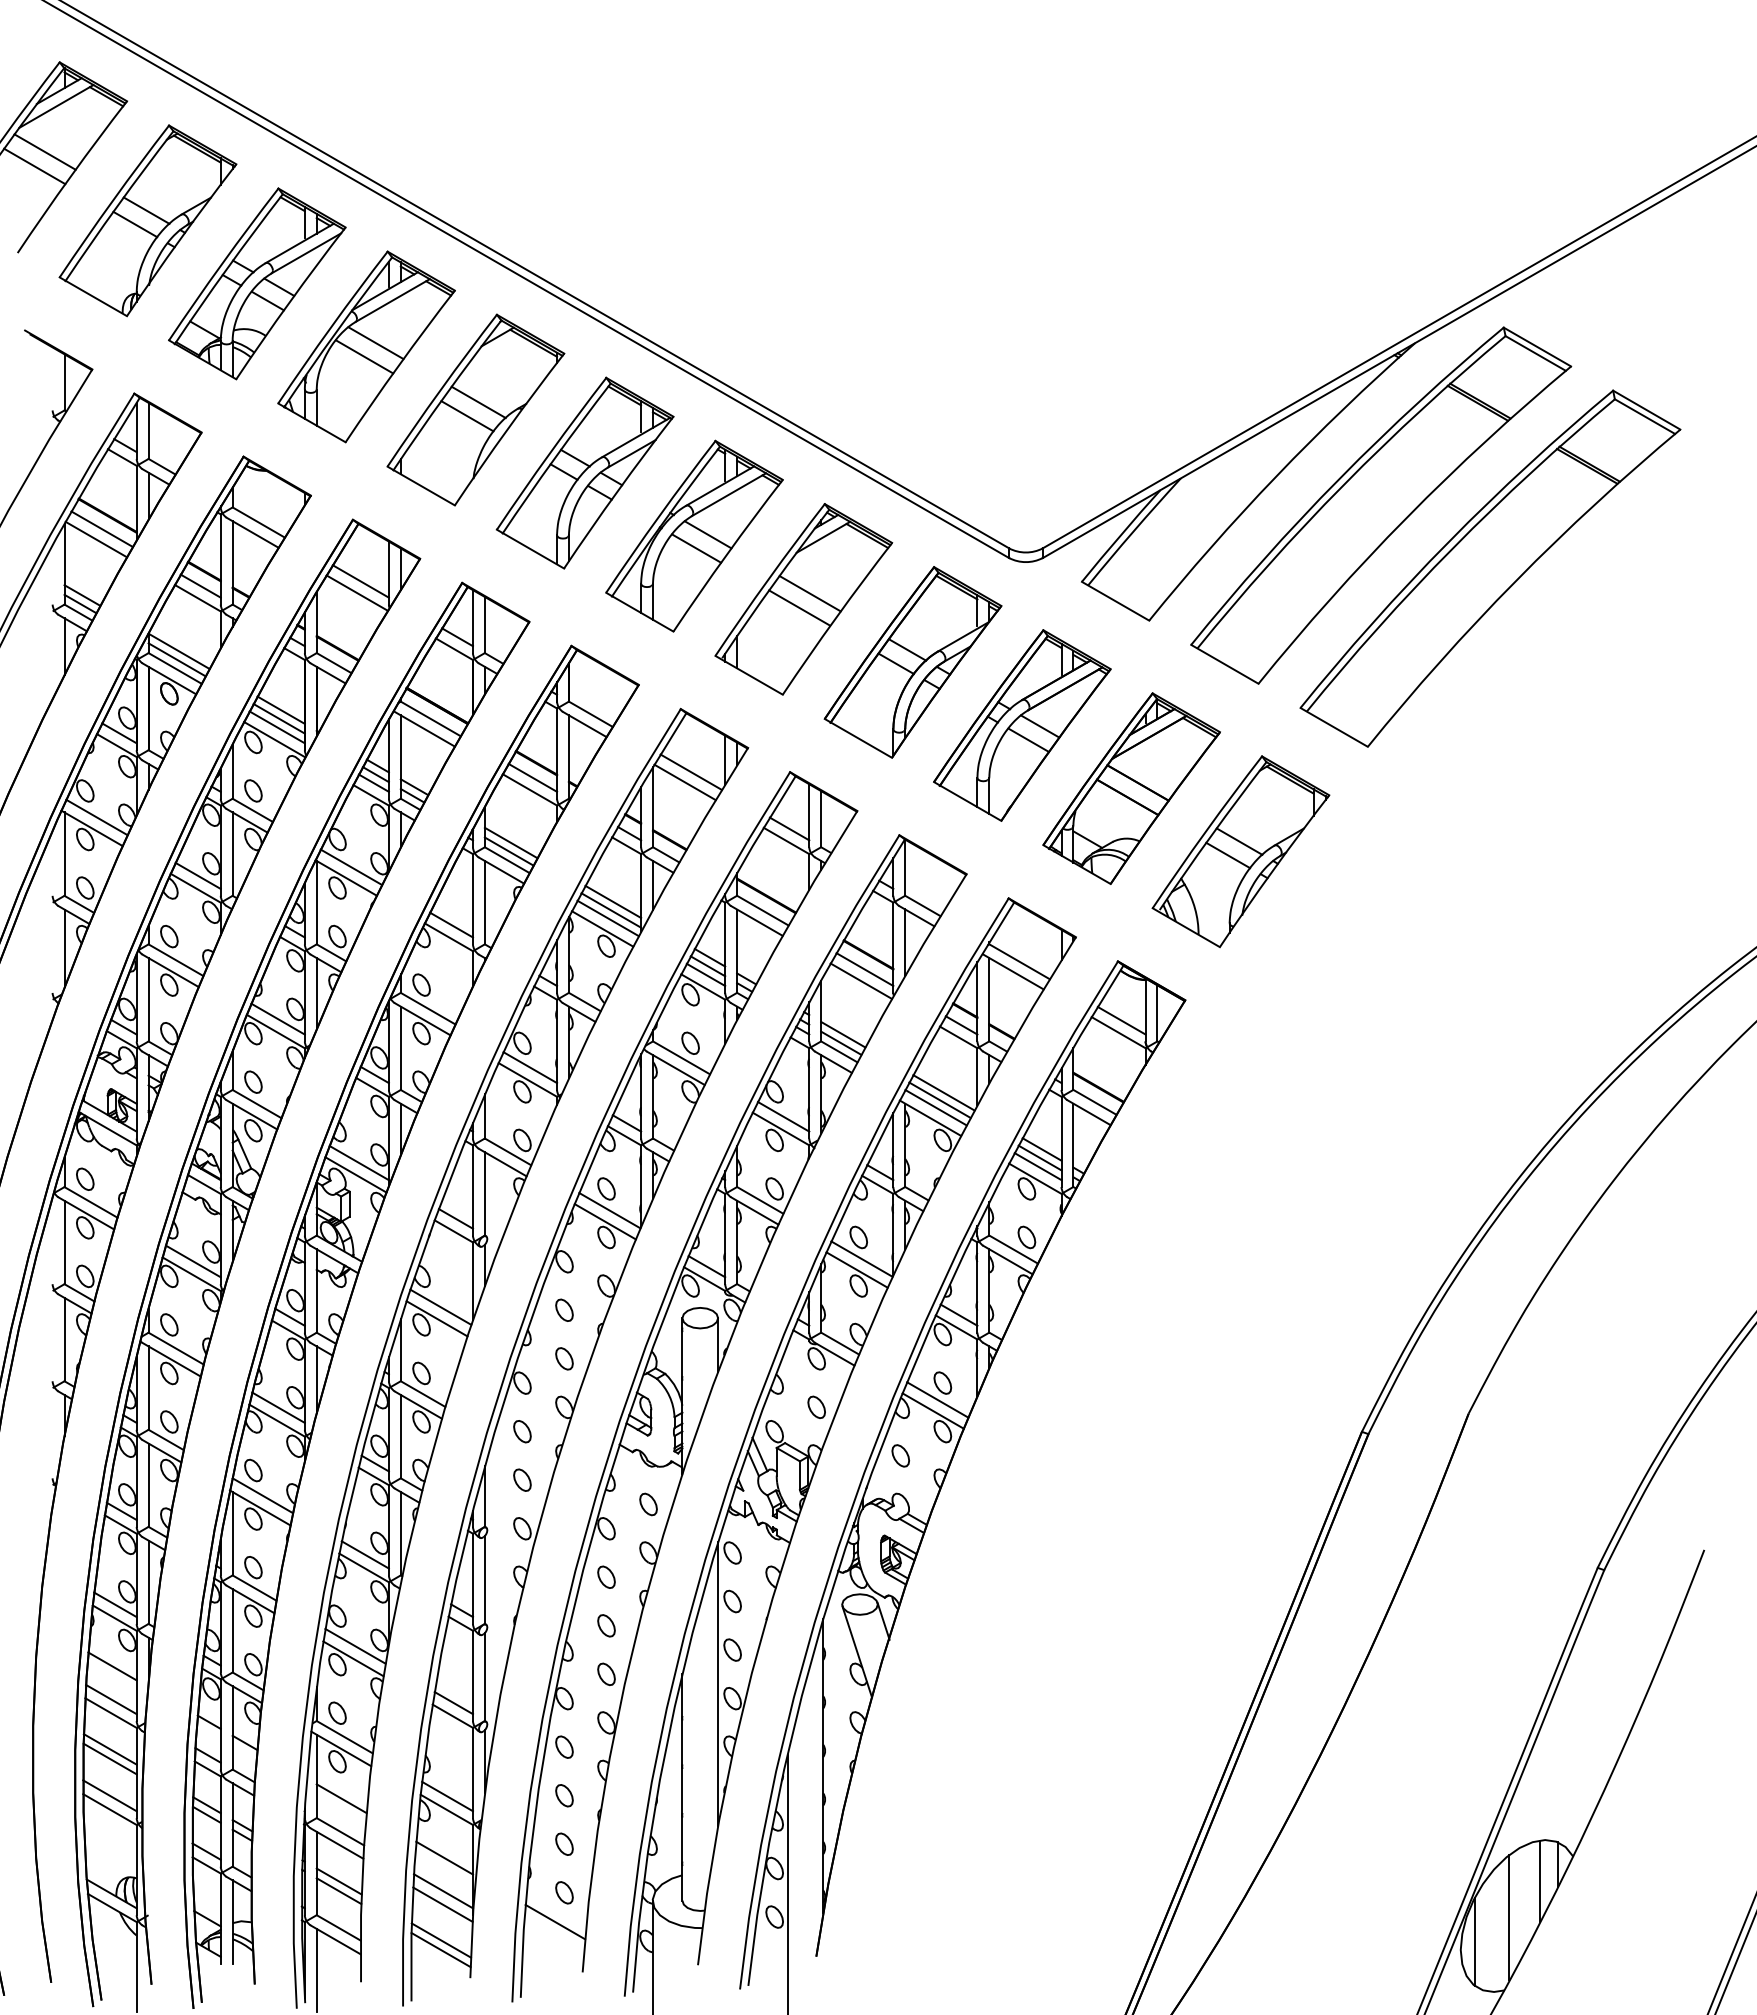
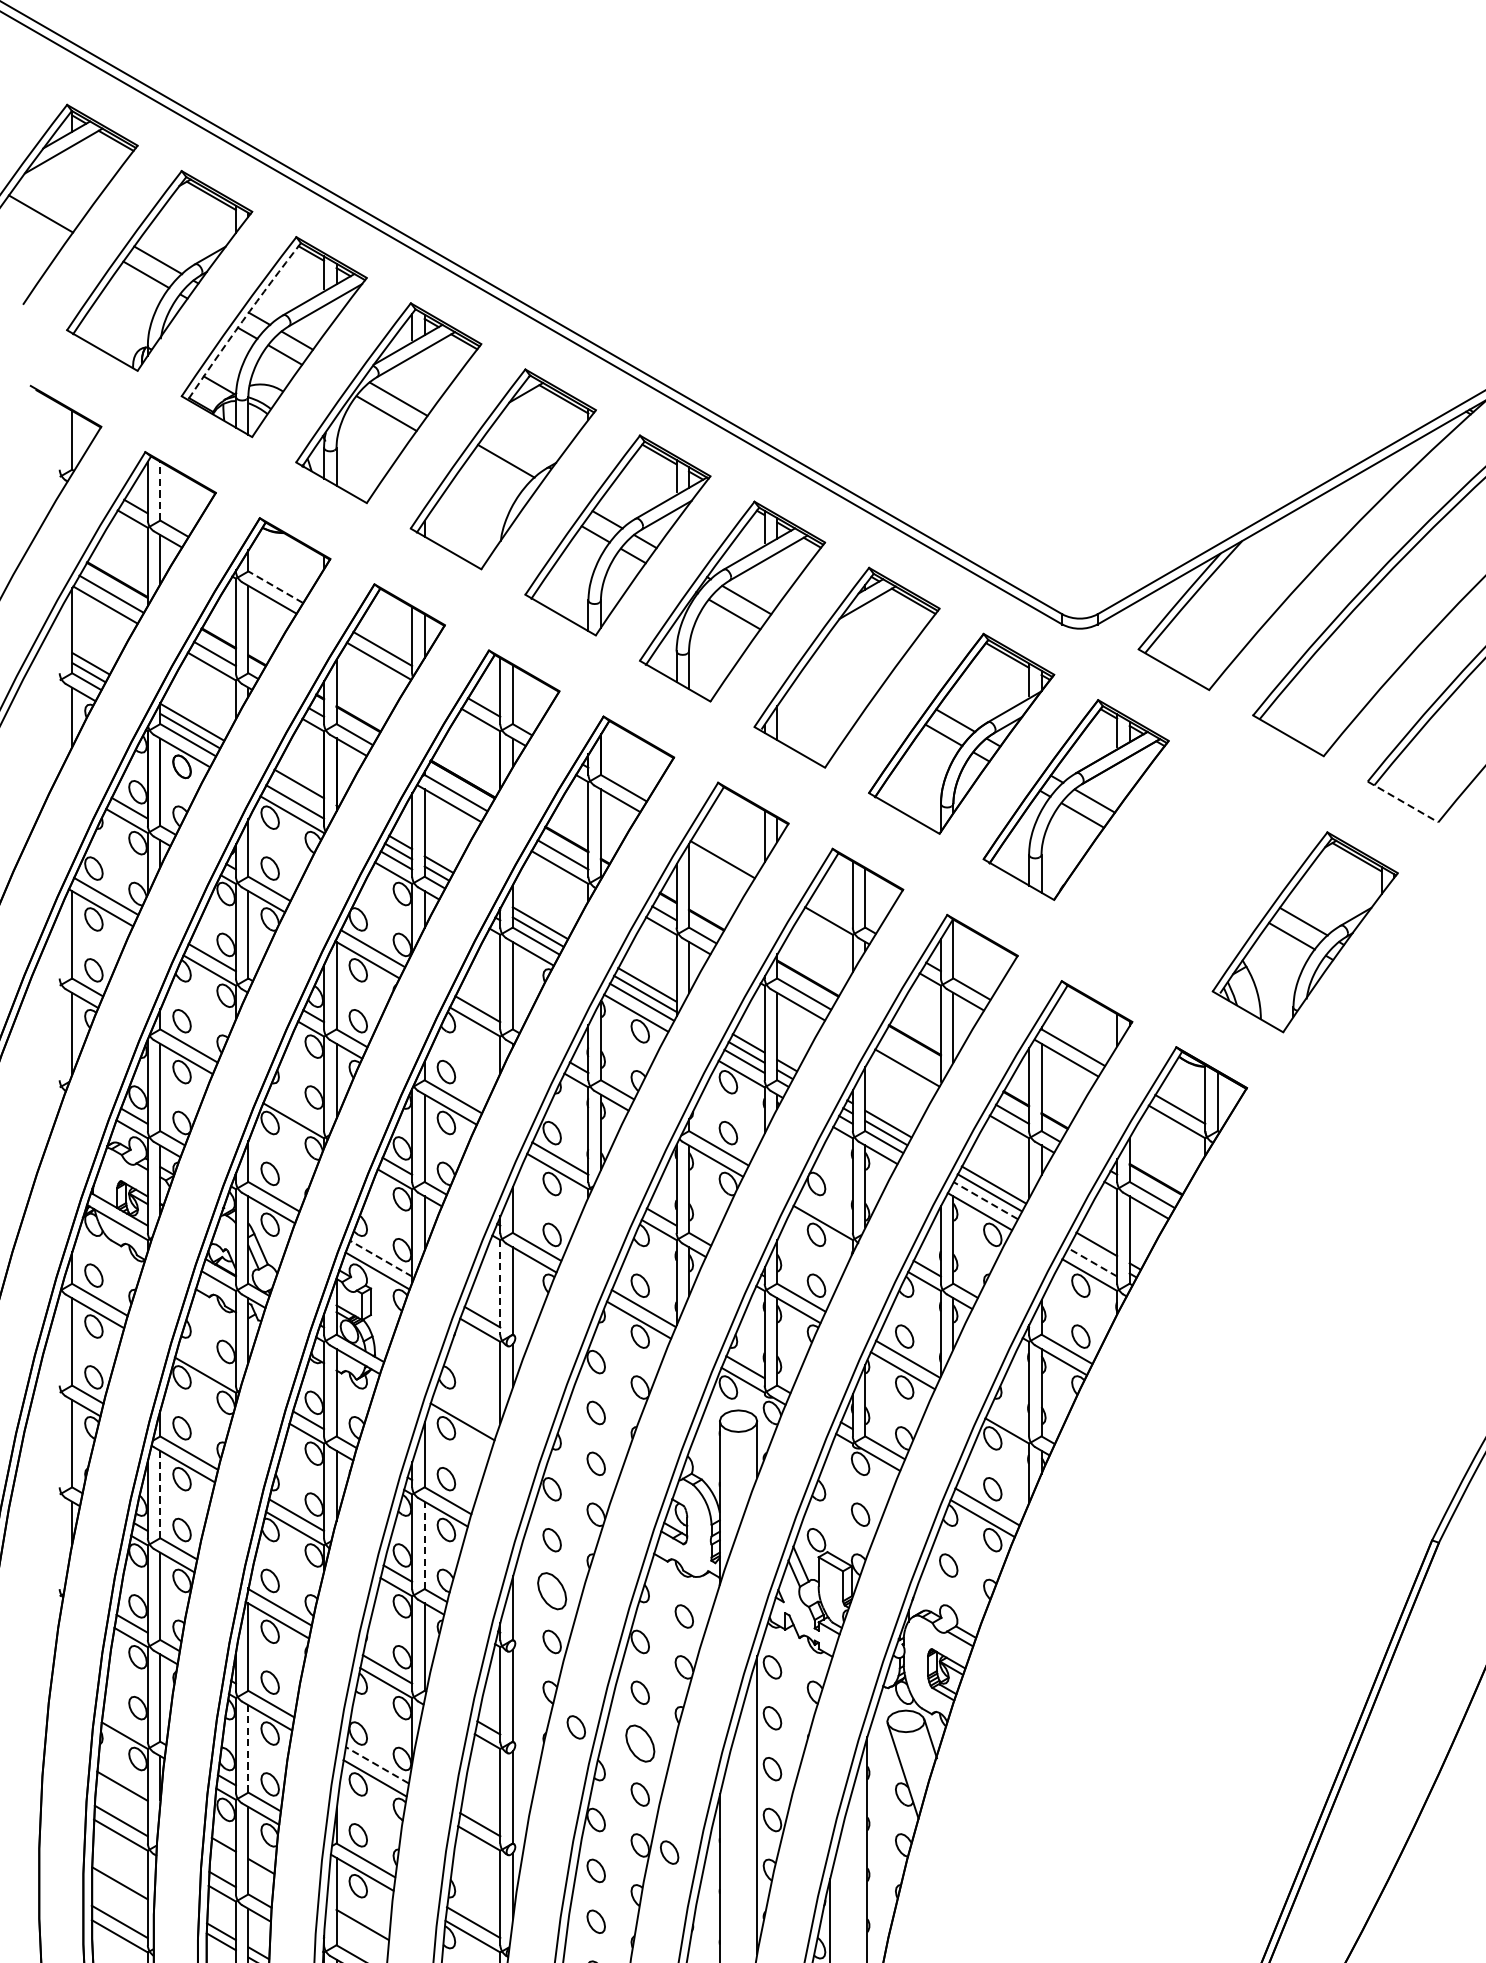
line: (44, 151) -> (51, 198), removed
arc: (227, 268) -> (242, 320), solid -> dashed
line: (467, 416) -> (494, 476), removed
line: (148, 430) -> (160, 490), solid -> dashed
line: (258, 522) -> (275, 587), solid -> dashed
line: (809, 593) -> (853, 661), removed
line: (799, 607) -> (842, 676), removed
line: (278, 718) -> (296, 792), removed
line: (1334, 727) -> (1403, 802), solid -> dashed
line: (690, 771) -> (728, 848), removed
part: (1131, 788) -> (1190, 866), removed
line: (789, 828) -> (832, 907), removed
line: (864, 969) -> (910, 1055), removed
line: (277, 1018) -> (295, 1107), removed
line: (935, 1107) -> (985, 1200), solid -> dashed
line: (783, 1116) -> (825, 1209), removed
line: (1039, 1157) -> (1094, 1252), removed
line: (358, 1162) -> (380, 1258), solid -> dashed
line: (1037, 1166) -> (1092, 1262), solid -> dashed
line: (473, 1190) -> (500, 1287), solid -> dashed
line: (192, 1261) -> (206, 1361), removed
line: (440, 1306) -> (466, 1408), removed
line: (958, 1314) -> (1009, 1417), removed
line: (148, 1388) -> (160, 1494), solid -> dashed
line: (400, 1436) -> (424, 1545), solid -> dashed
part: (522, 1479) -> (552, 1590), size x1.6
line: (115, 1604) -> (125, 1721), removed
part: (545, 1609) -> (576, 1726), added
part: (606, 1625) -> (640, 1743), size x1.6
line: (232, 1630) -> (248, 1748), solid -> dashed
line: (355, 1646) -> (377, 1765), solid -> dashed
part: (634, 1729) -> (669, 1852), added
line: (109, 1749) -> (119, 1873), removed

